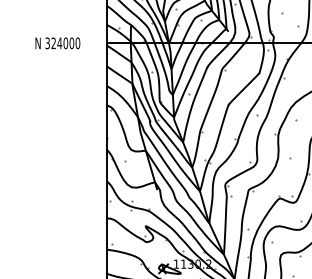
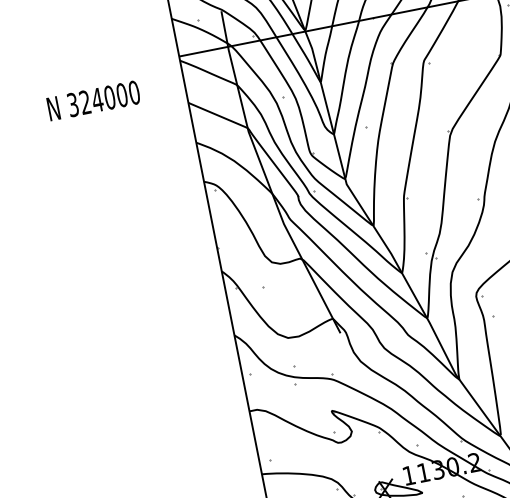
text: (57, 43) -> (93, 101), moved

